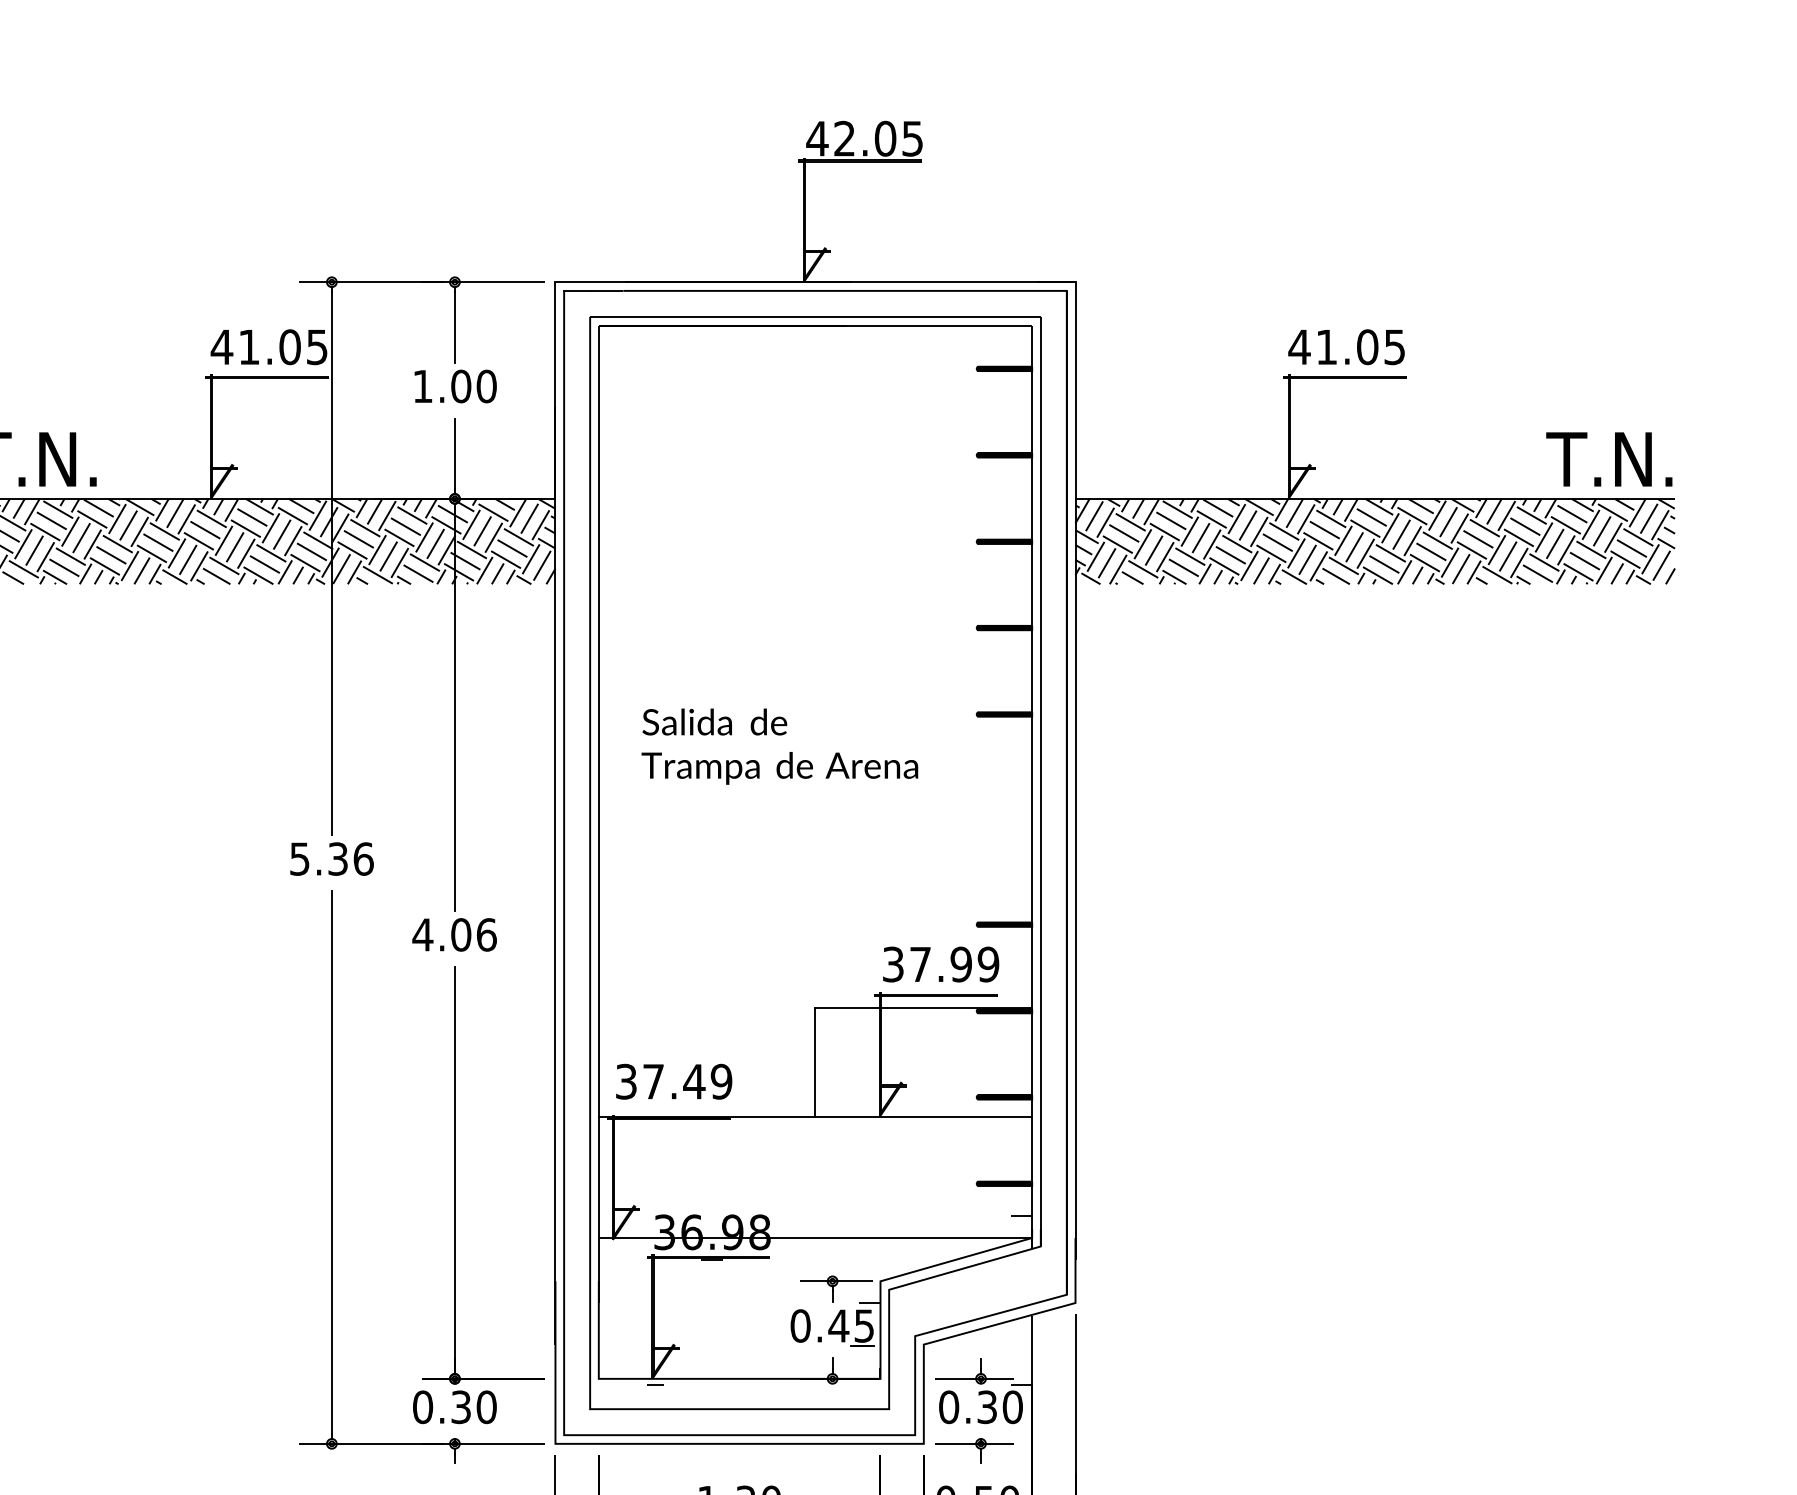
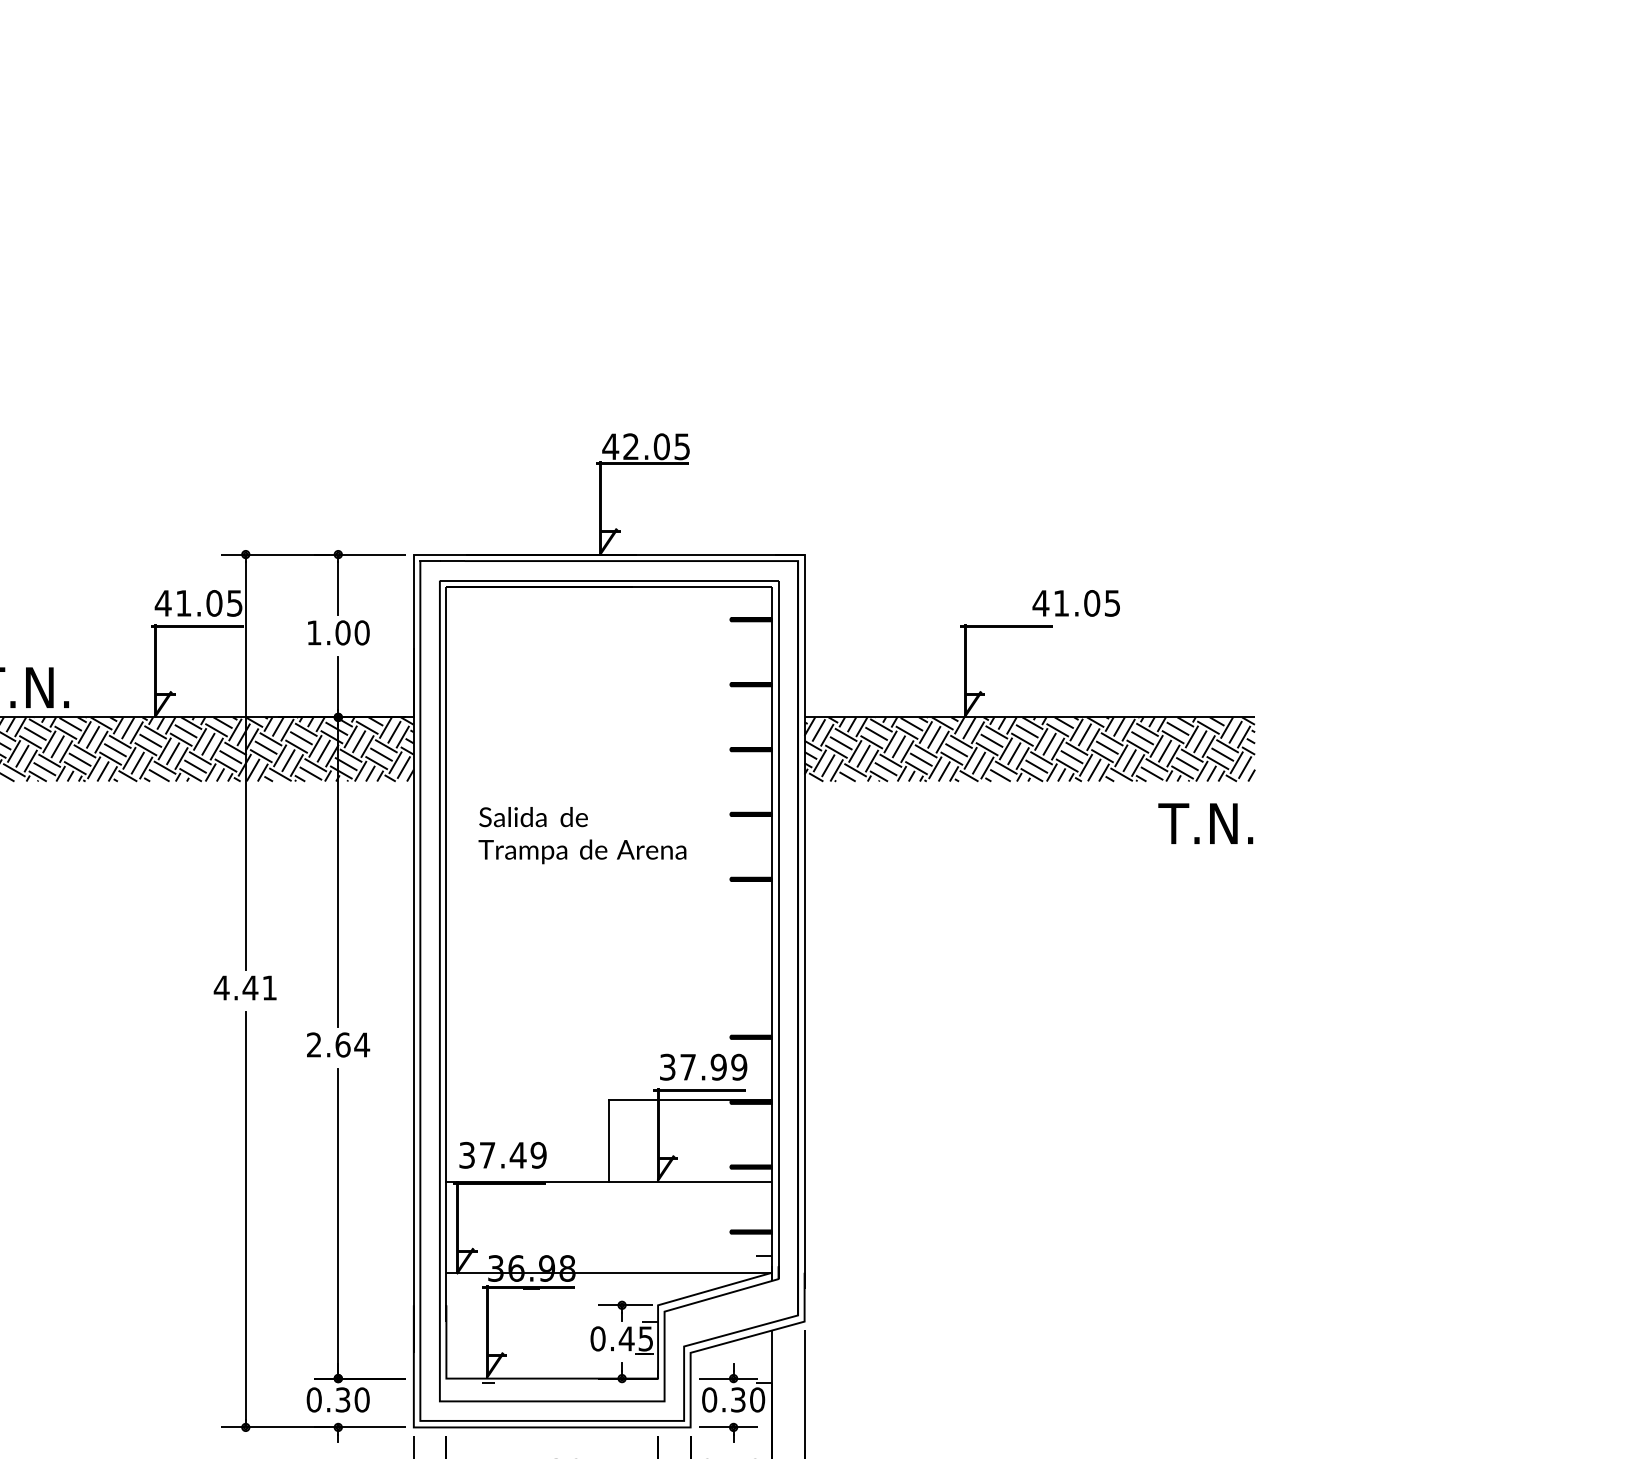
text: (1345, 347) -> (1075, 603), moved
text: (1609, 459) -> (1205, 823), moved
text: (779, 746) -> (582, 835), moved
text: (331, 858) -> (245, 987), 5.36 -> 4.41
text: (455, 934) -> (338, 1044), 4.06 -> 2.64

